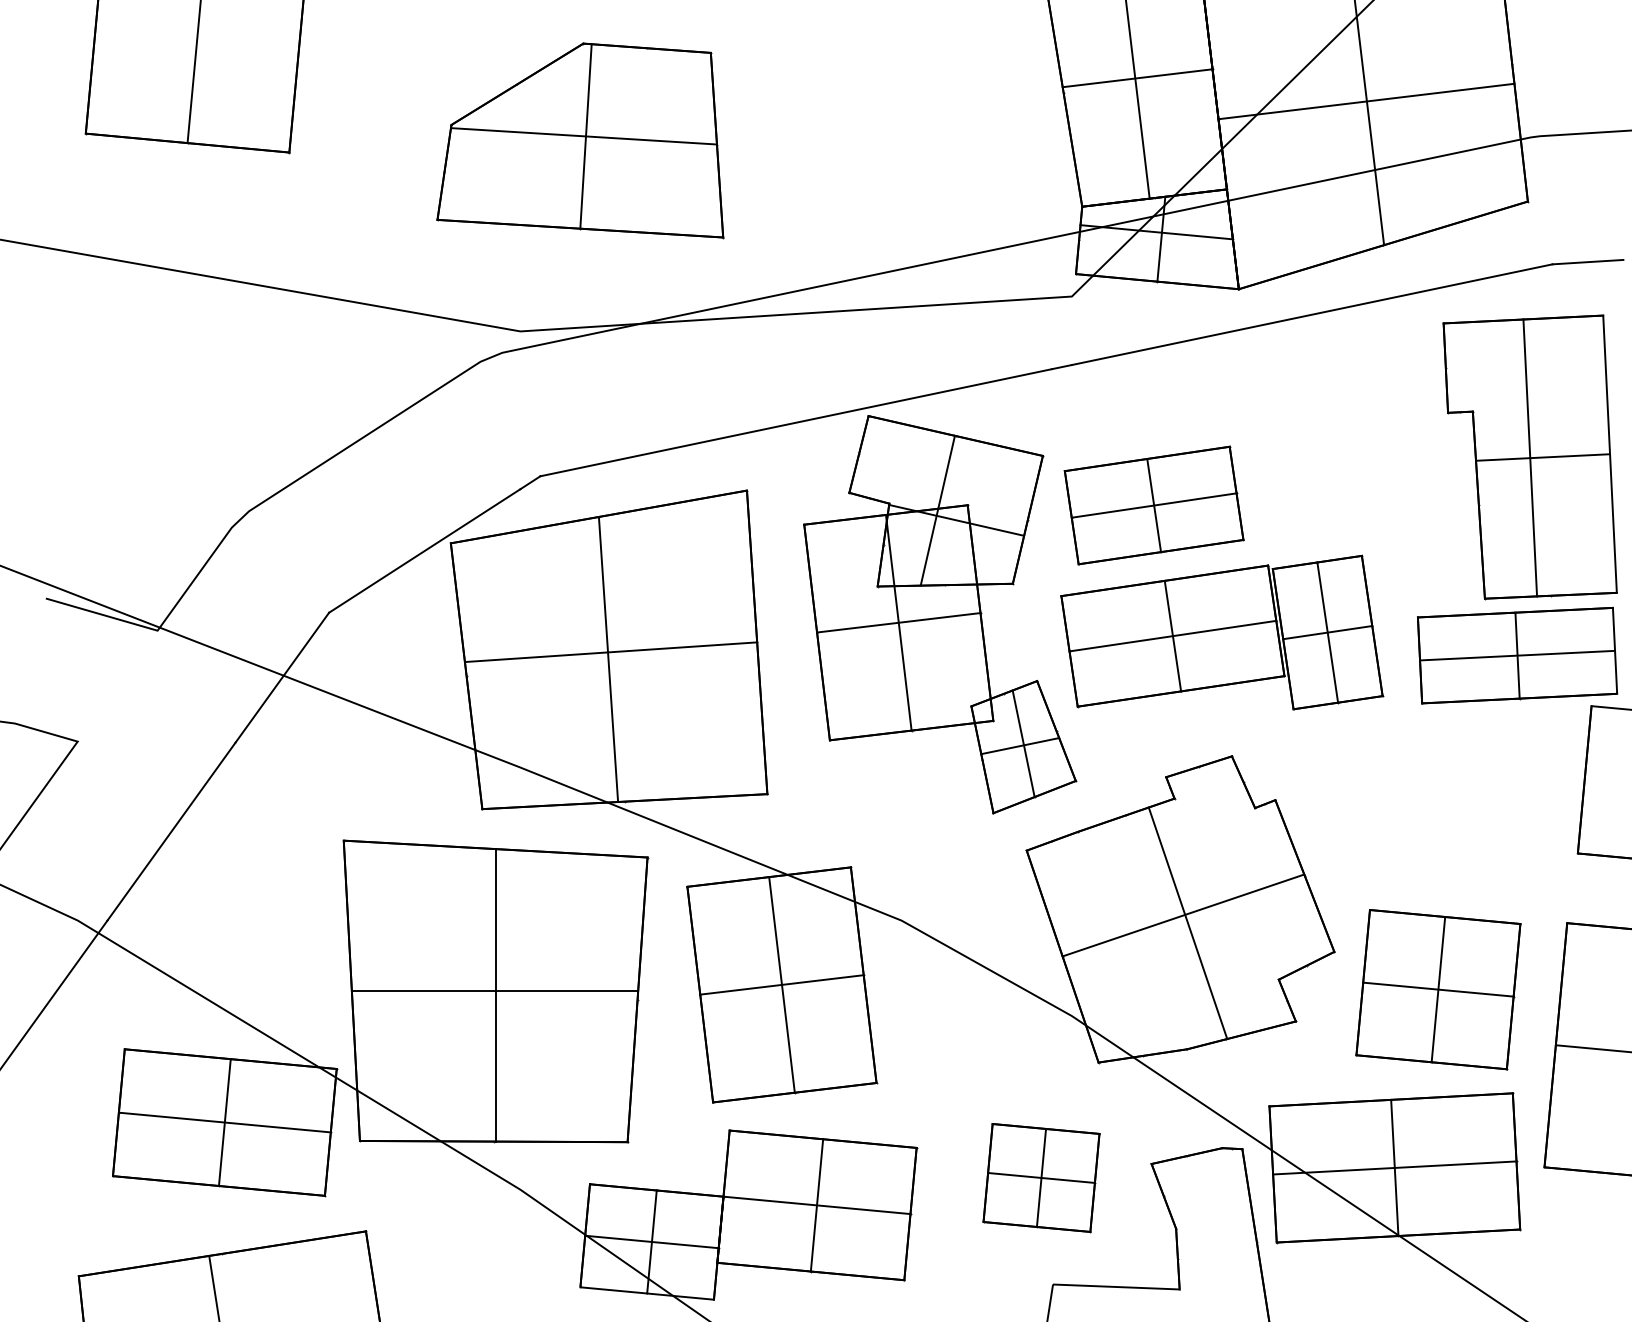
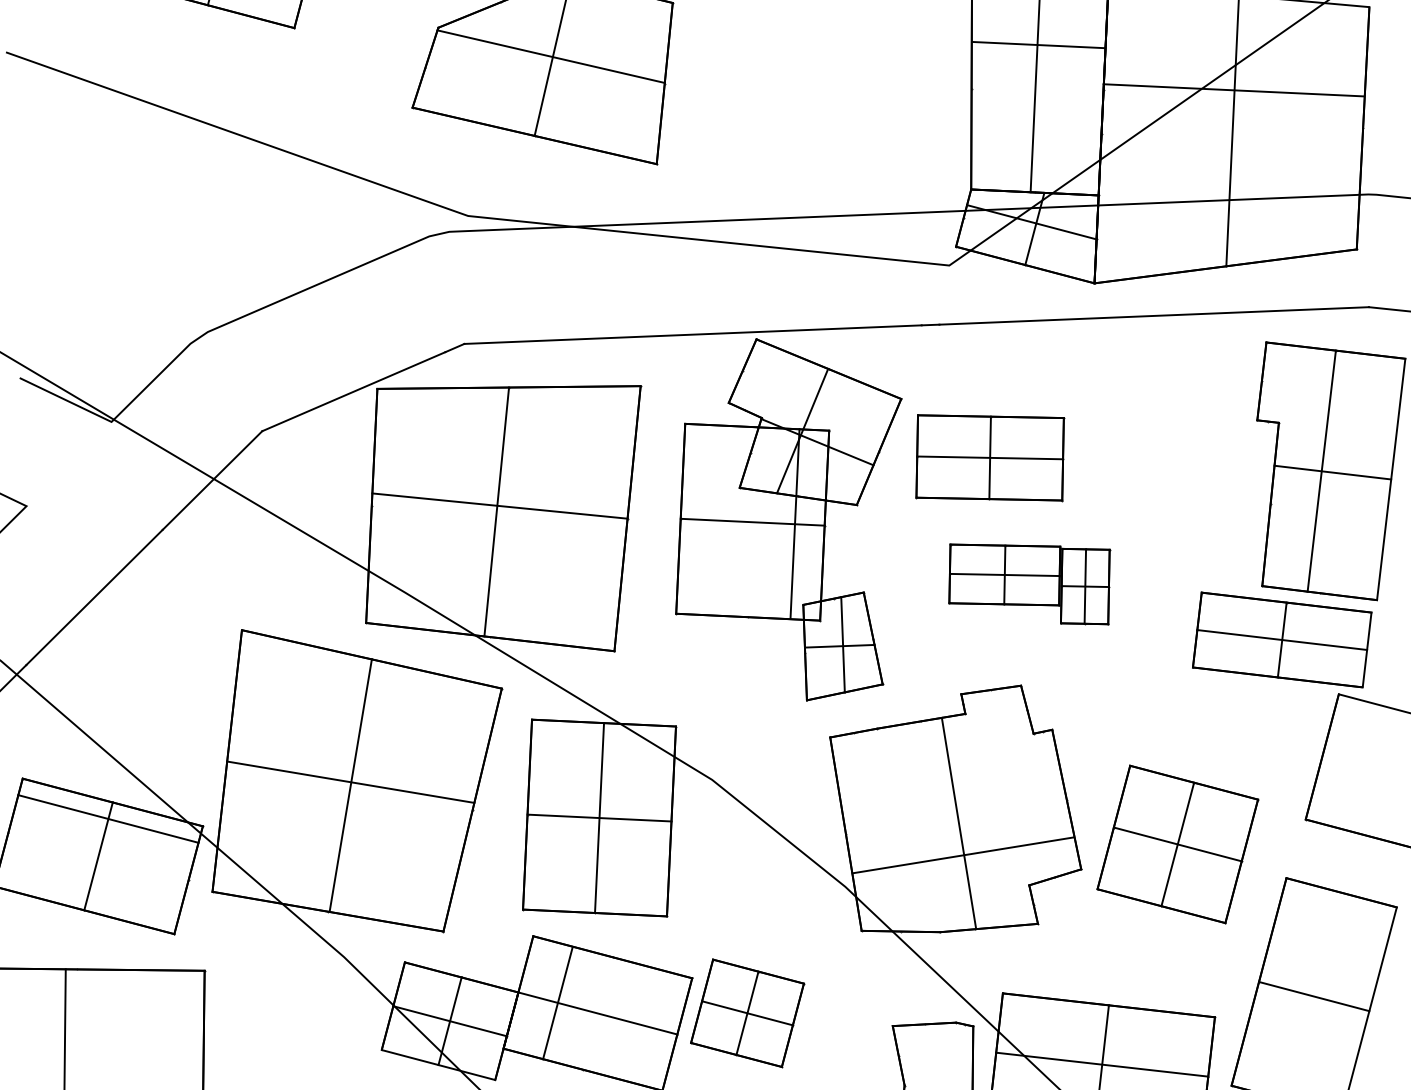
line: (1137, 78) -> (1039, 45), moved
line: (1366, 101) -> (1233, 90), moved
line: (898, 622) -> (794, 523), moved
part: (1222, 632) -> (1030, 577), size x0.6
line: (1183, 915) -> (962, 855), moved
part: (1438, 989) -> (1177, 844), moved
line: (224, 1122) -> (108, 818), moved
part: (1041, 1178) -> (747, 1013), moved
line: (816, 1205) -> (557, 1003), moved

